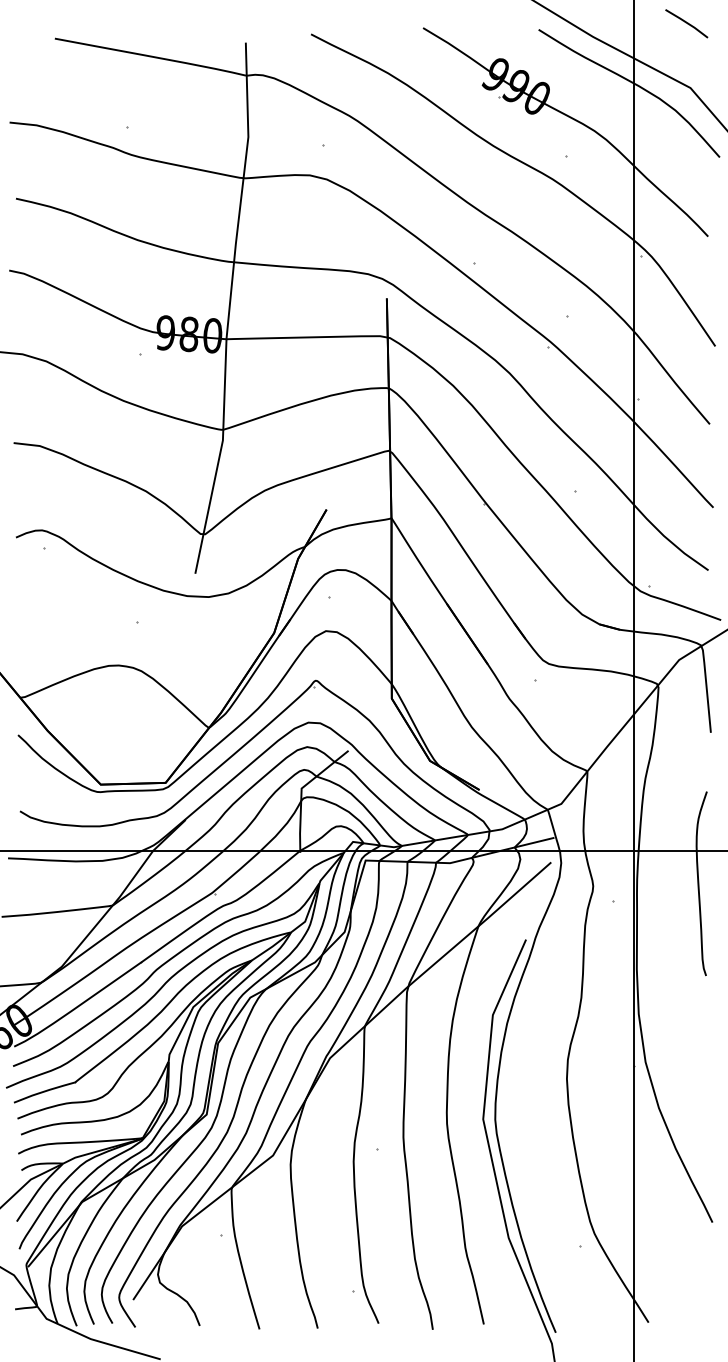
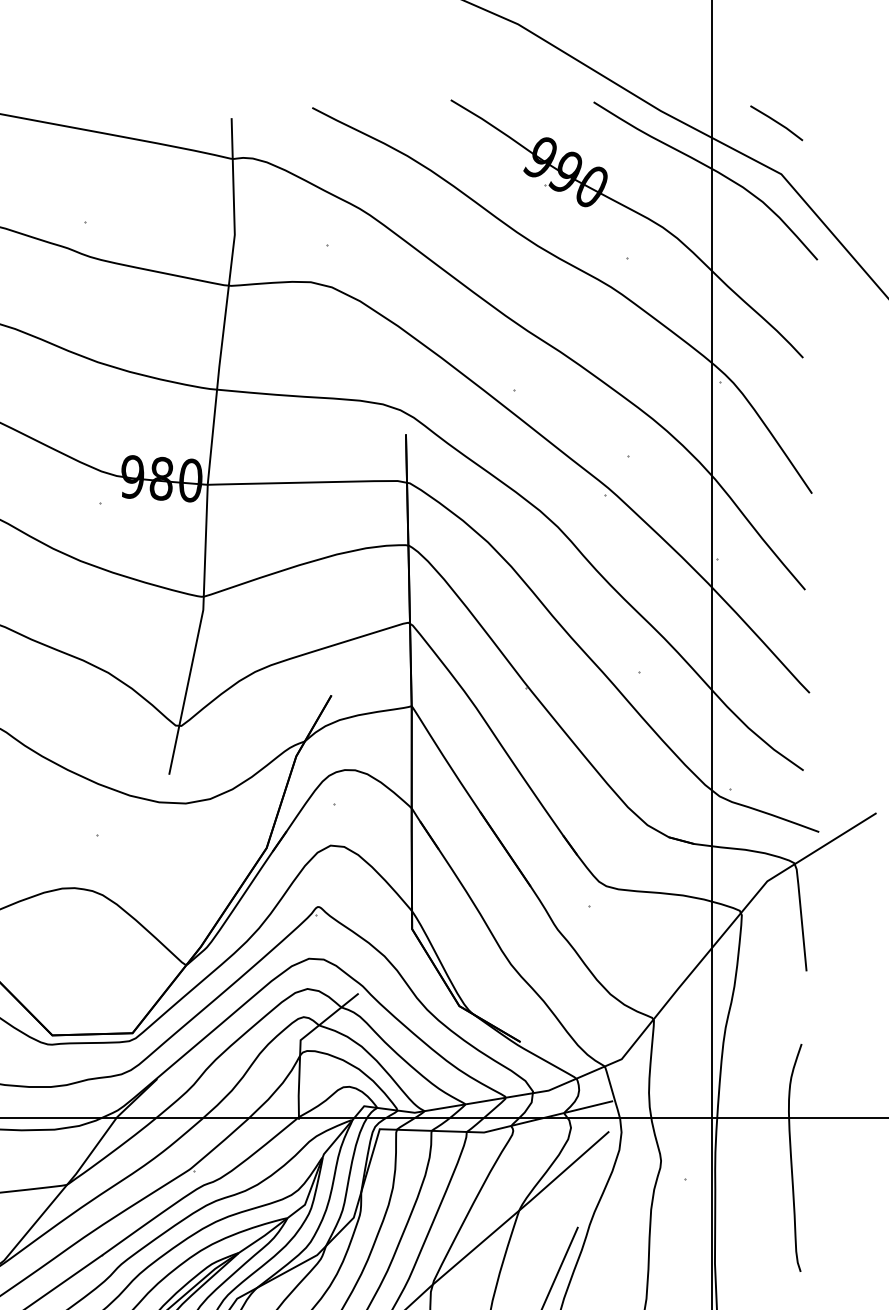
line: (686, 23) -> (776, 122), moved

